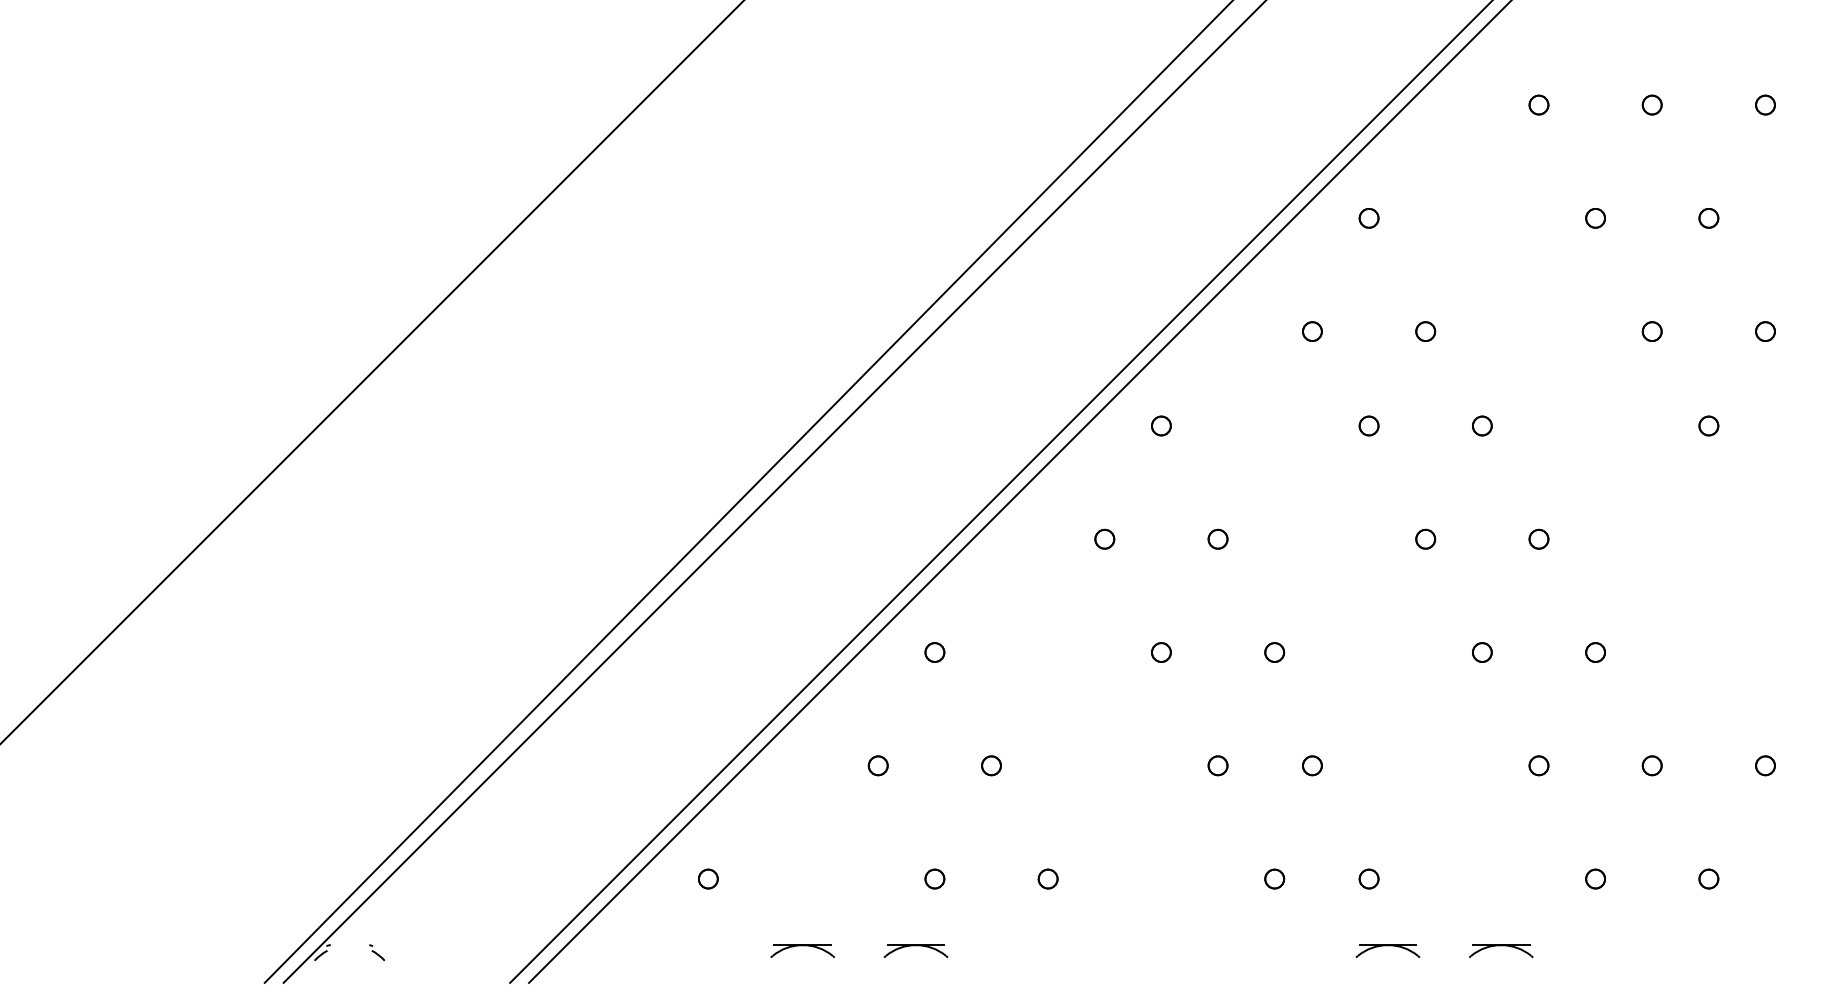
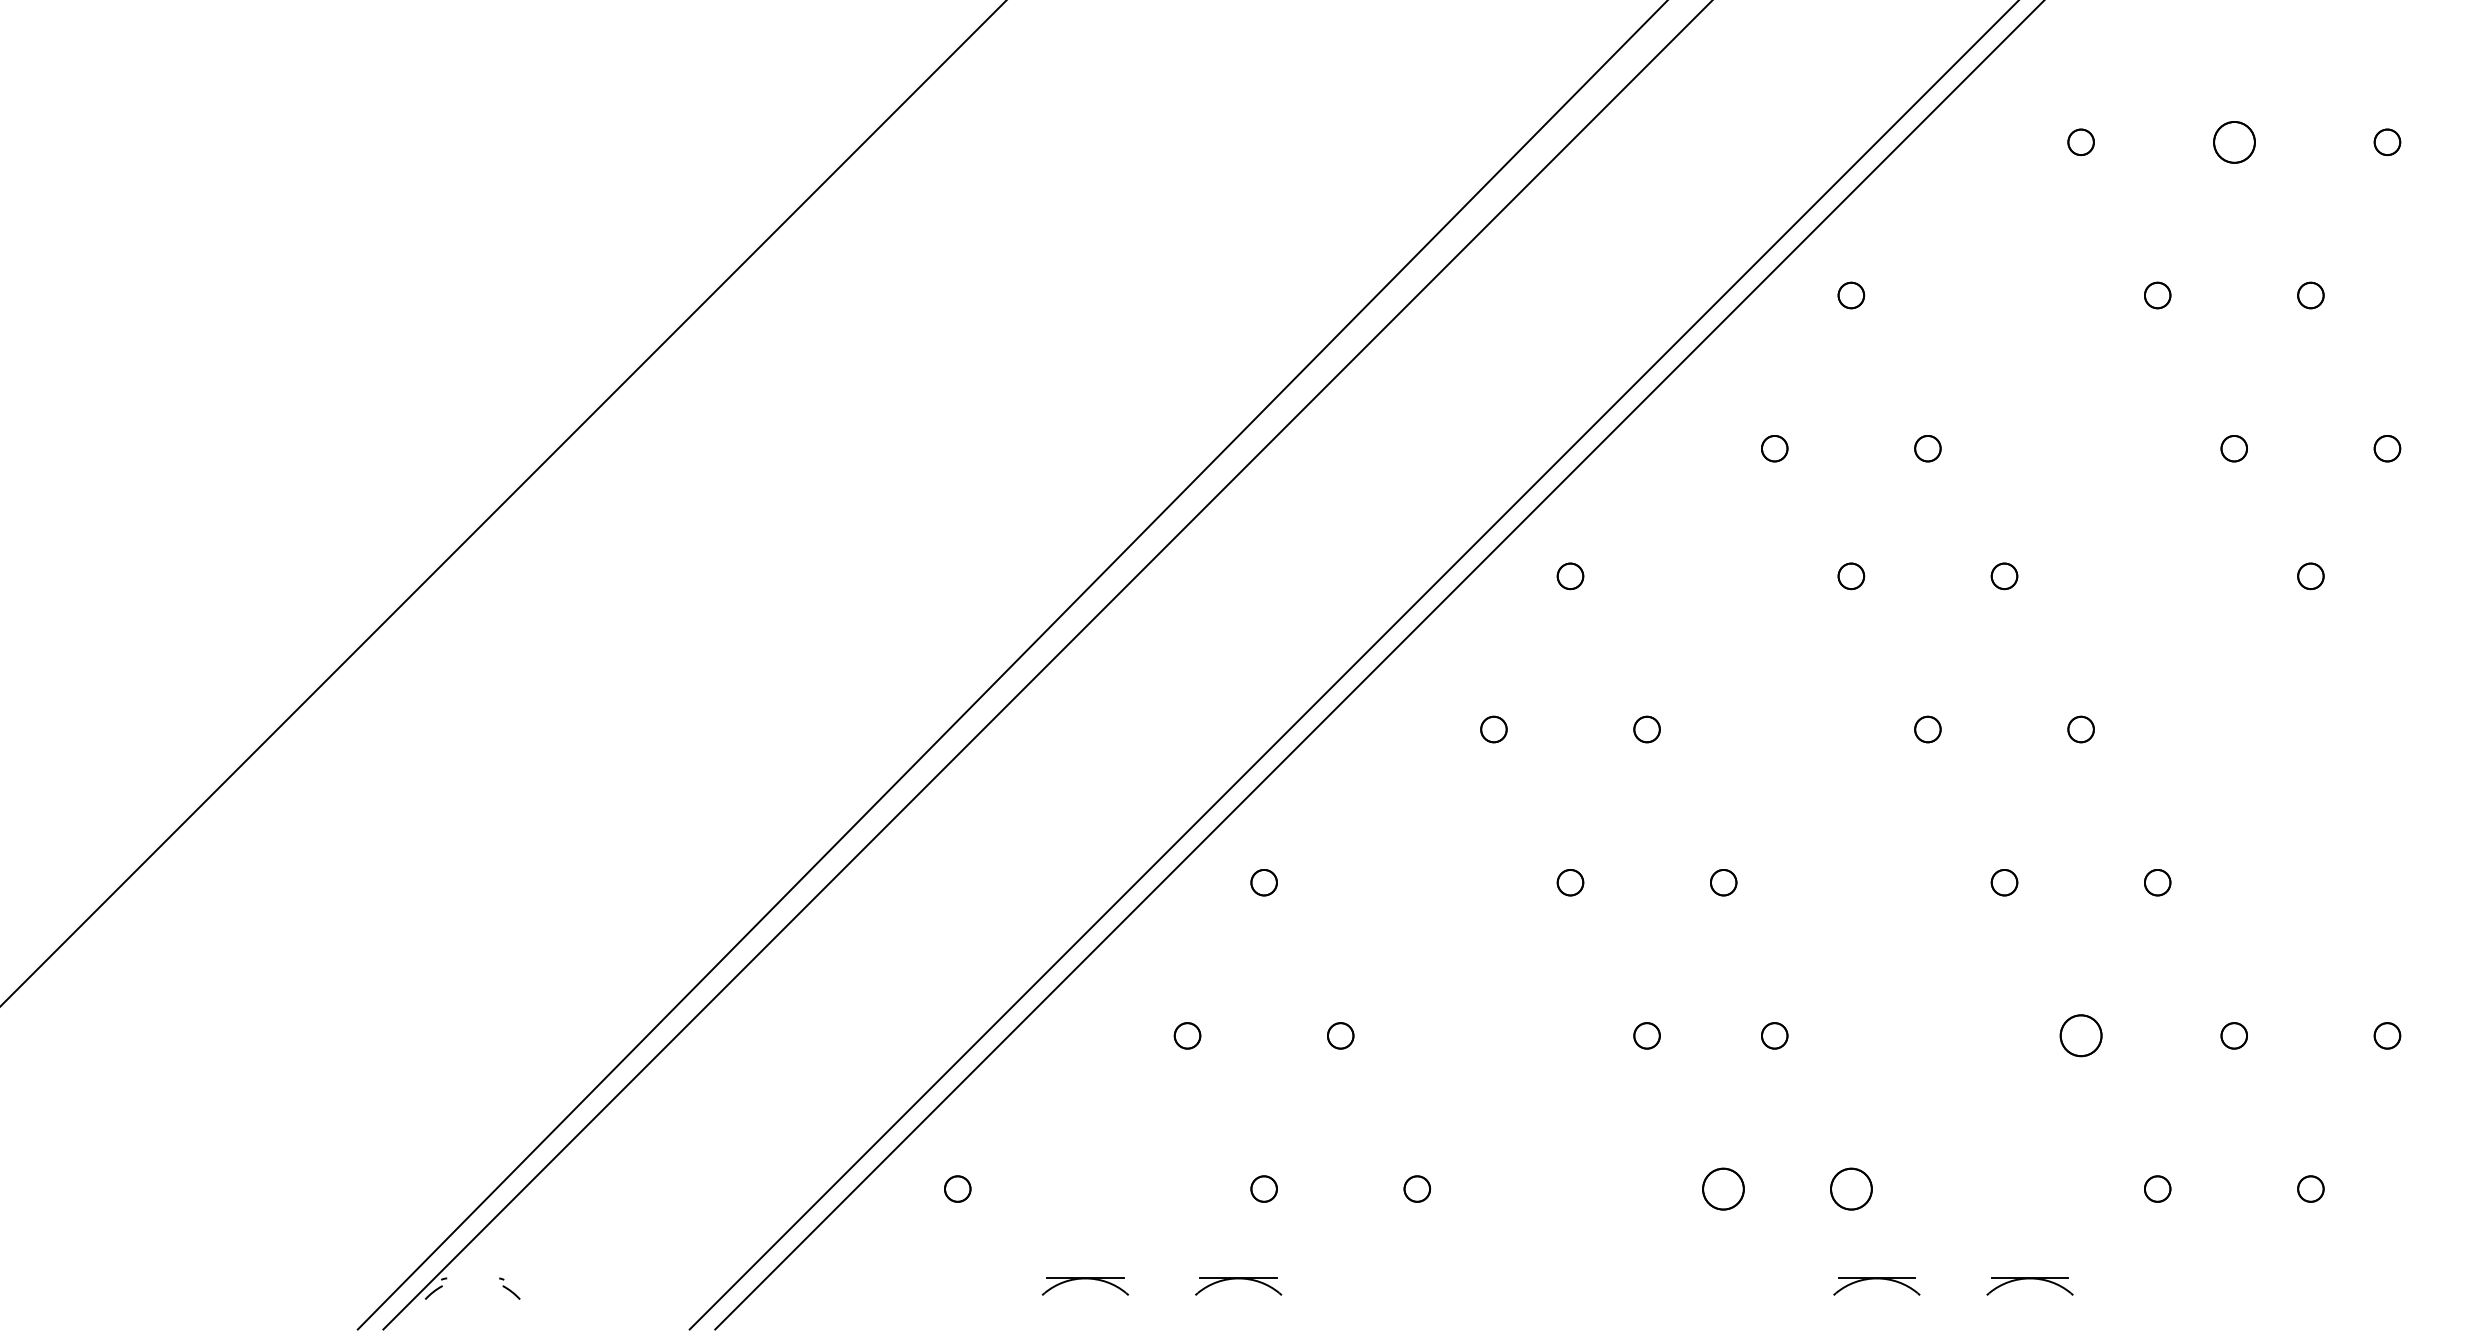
part: (1651, 104) -> (2233, 141), size x1.6
part: (1538, 765) -> (2080, 1035), size x1.6
part: (1274, 878) -> (1723, 1188), size x1.6
part: (1368, 878) -> (1850, 1188), size x1.6

